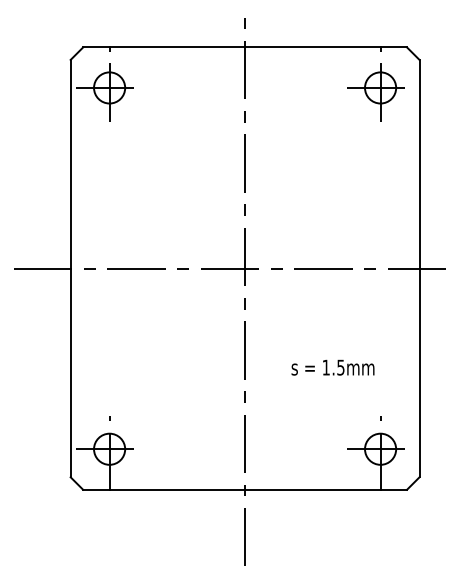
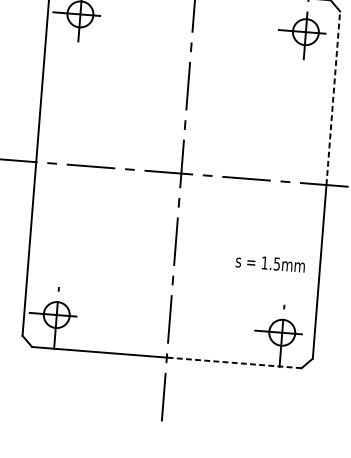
line: (419, 163) -> (333, 97), solid -> dashed
text: (332, 367) -> (270, 263), moved
line: (326, 489) -> (234, 362), solid -> dashed

